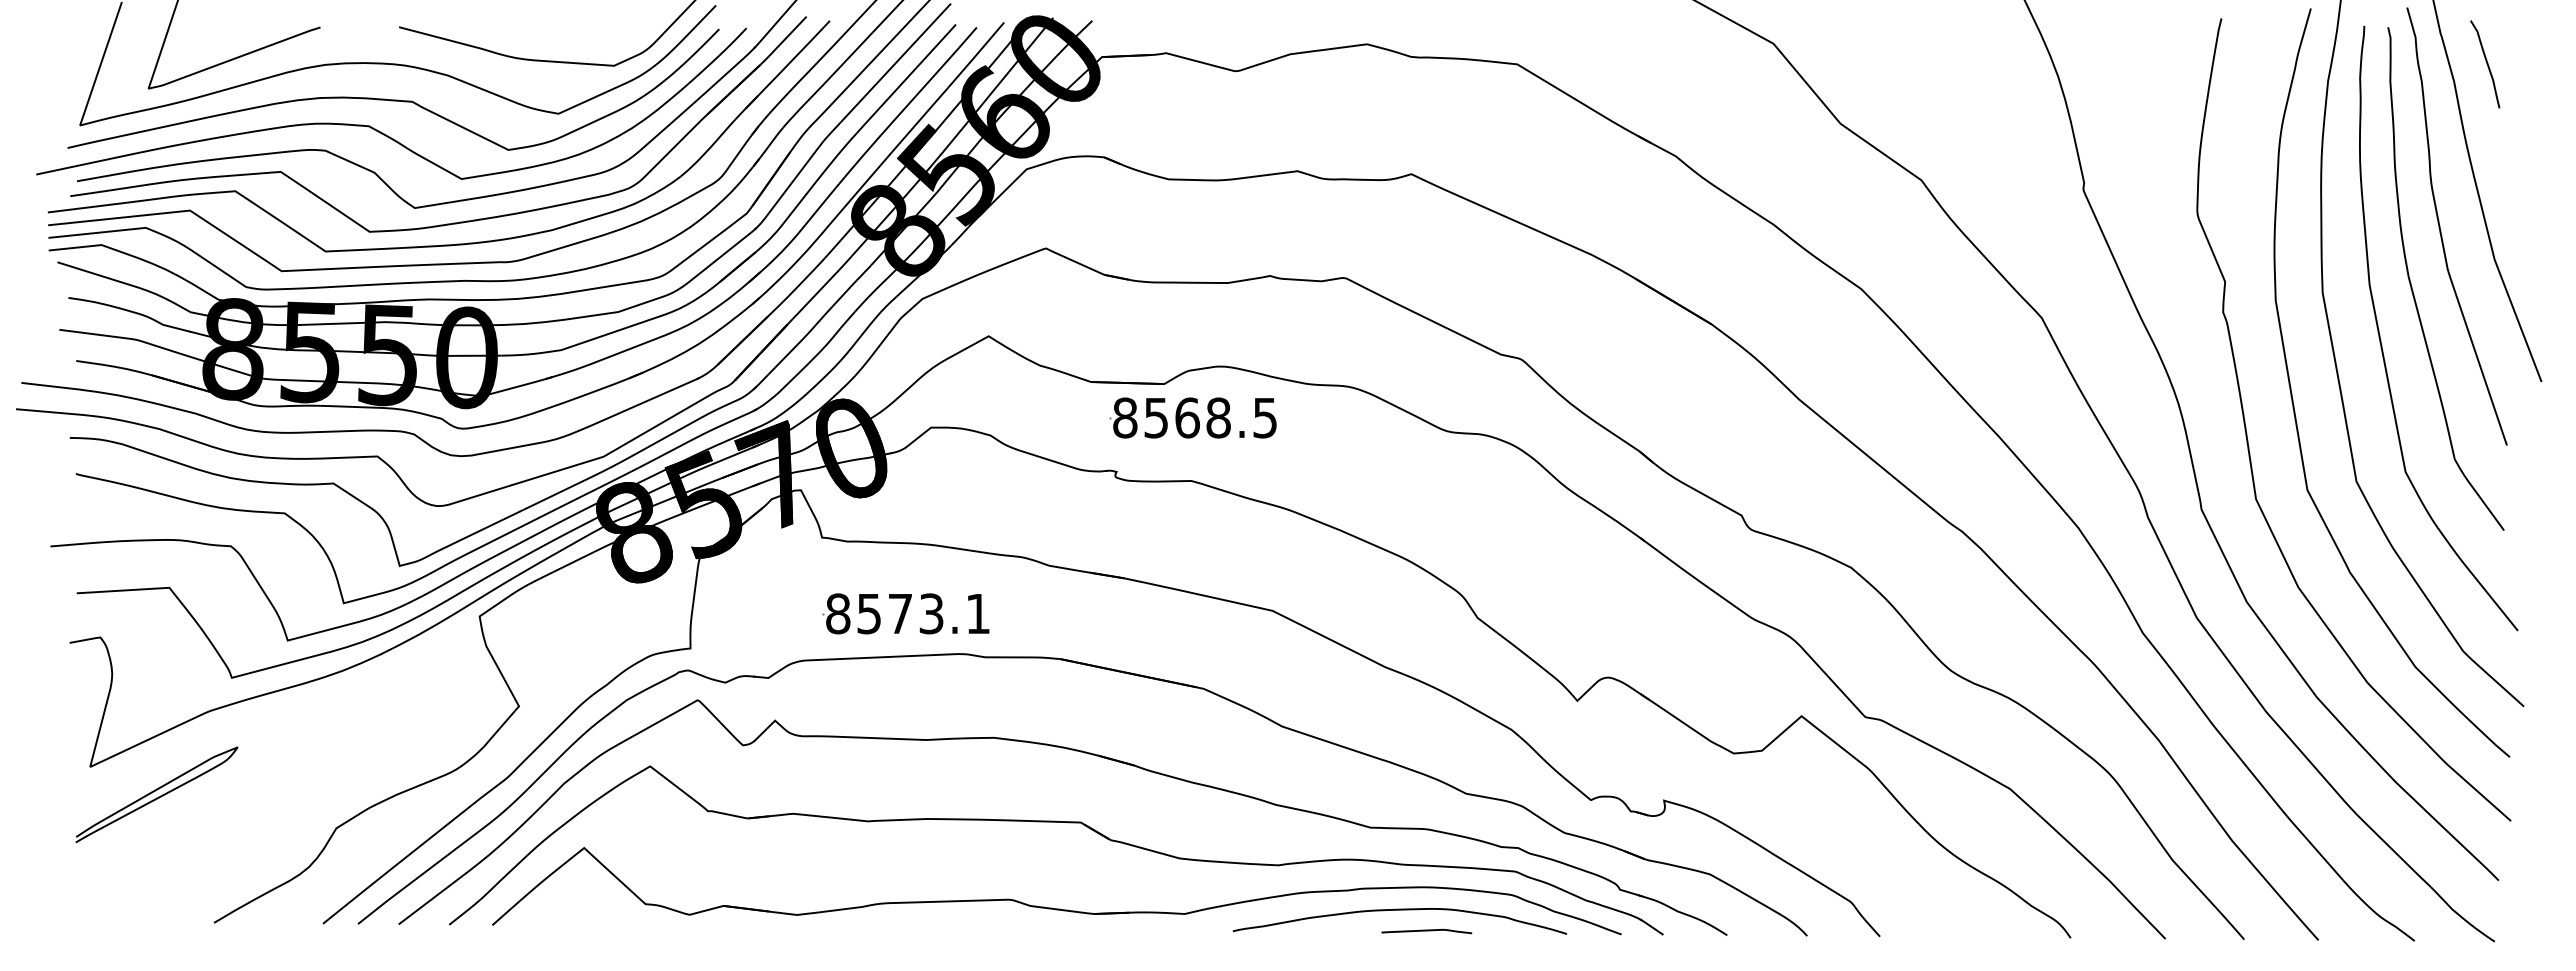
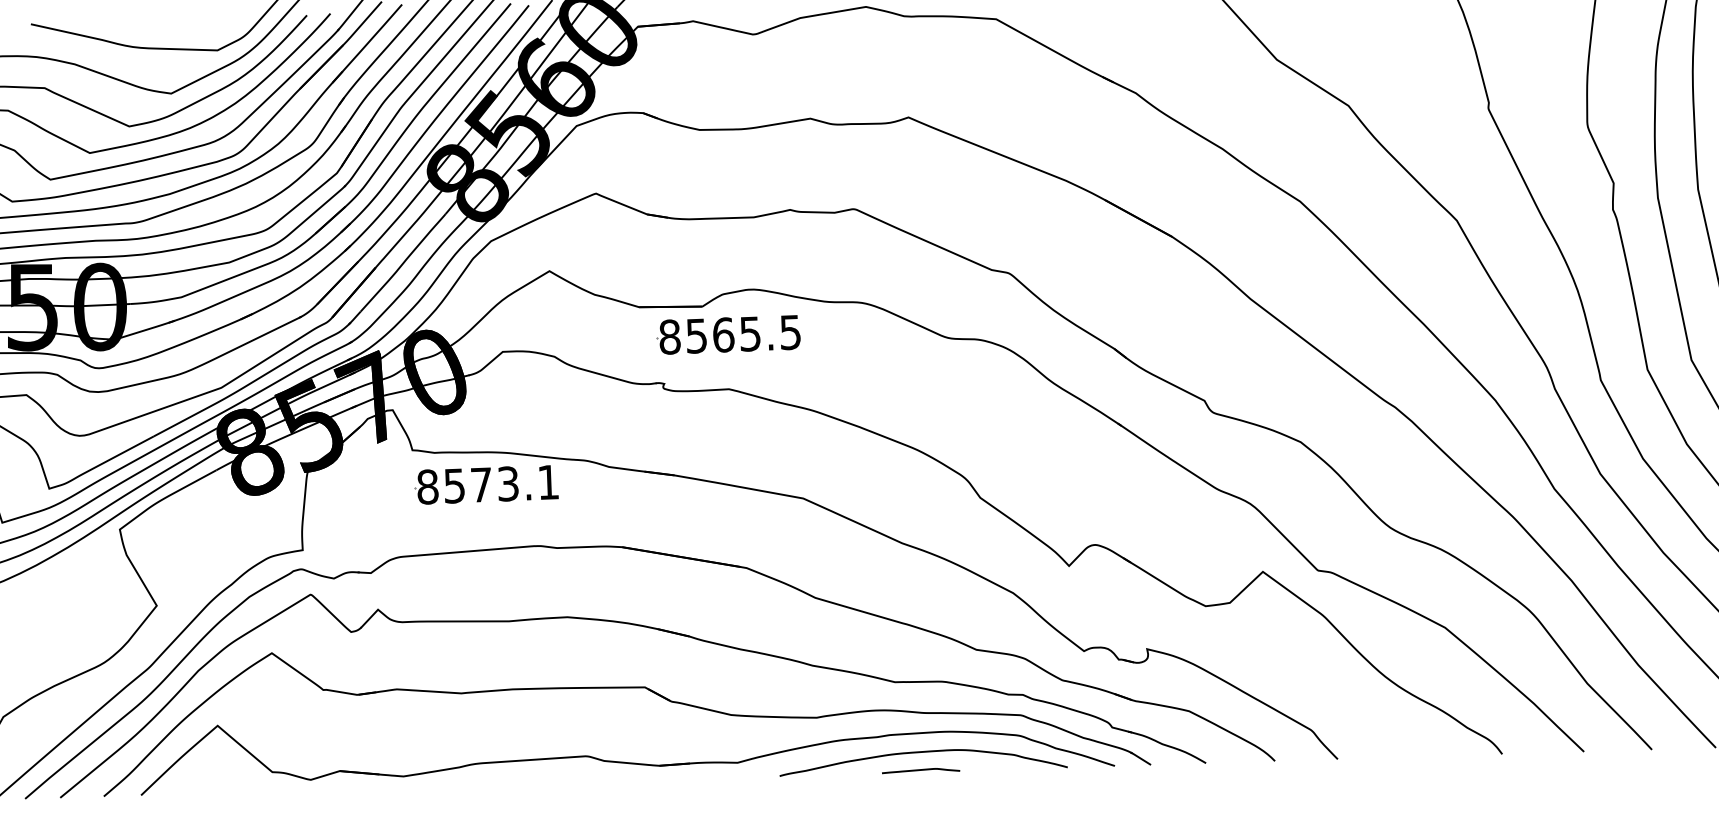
text: (1218, 417) -> (750, 333), 8568.5 -> 8565.5
part: (905, 613) -> (485, 484), moved
curve: (1426, 931) -> (920, 770), moved

